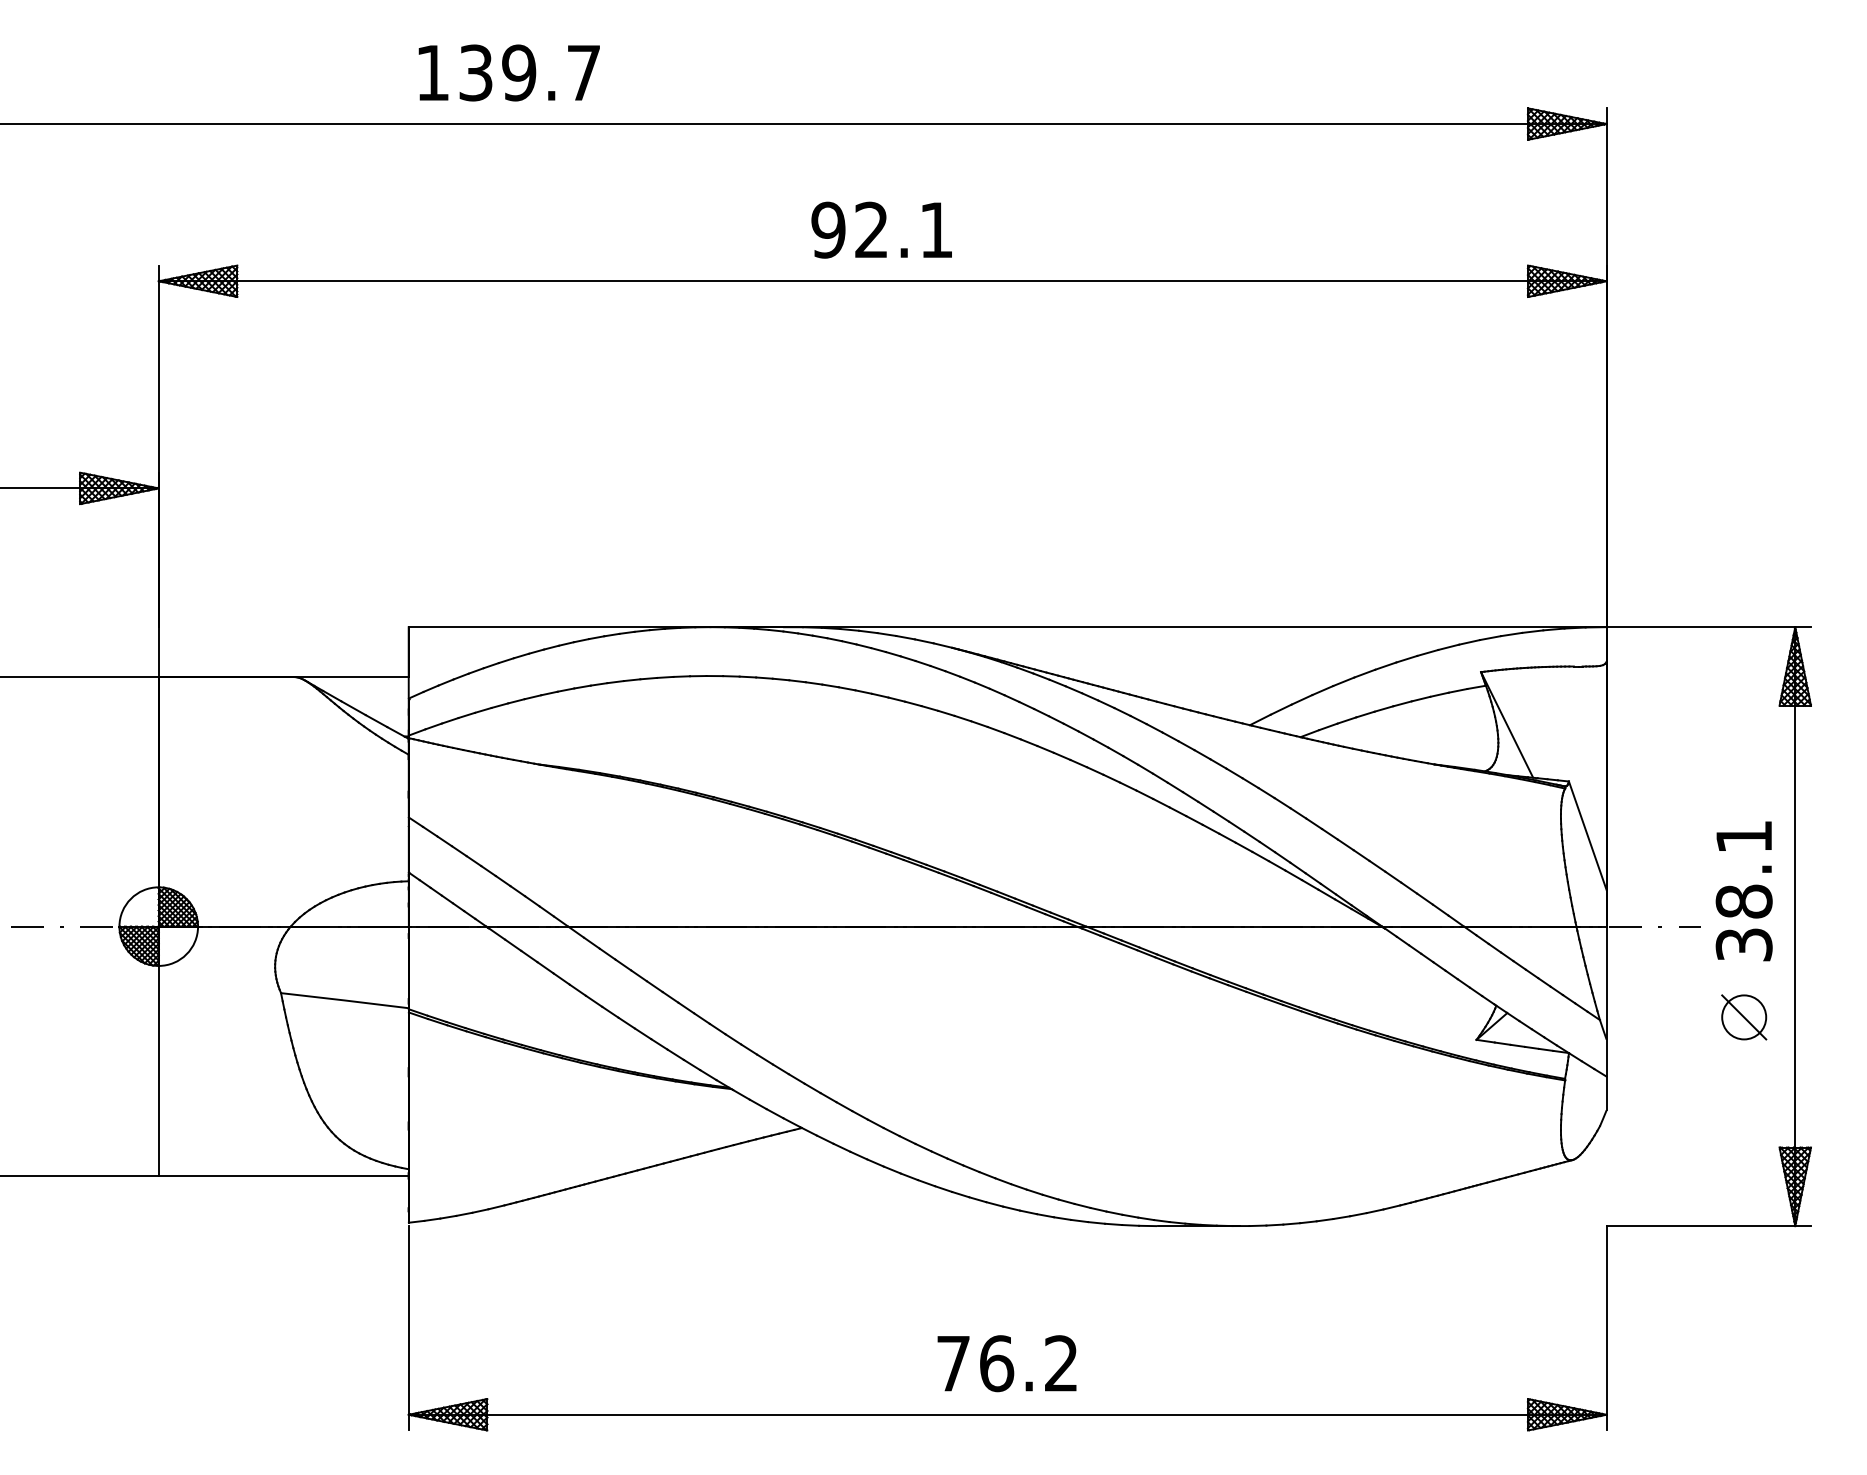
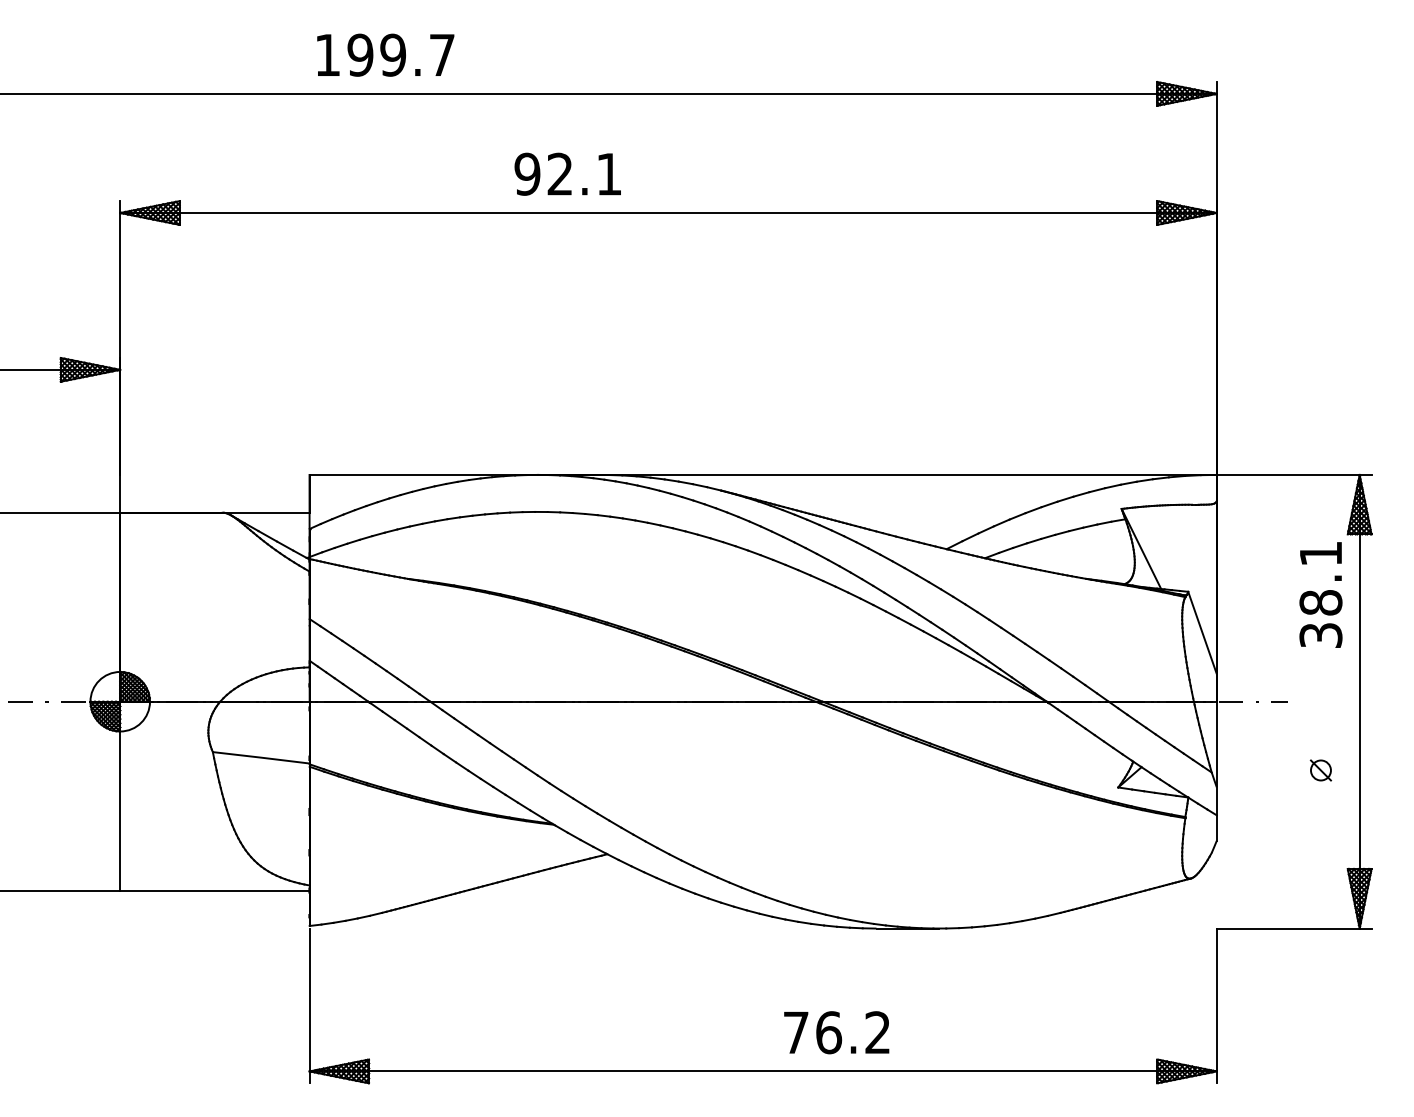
text: (475, 72) -> (360, 54), 139.7 -> 199.7
text: (881, 229) -> (567, 173), moved
text: (1743, 890) -> (1320, 594), moved
part: (1743, 1017) -> (1320, 770), size x0.6
text: (1006, 1363) -> (836, 1032), moved

